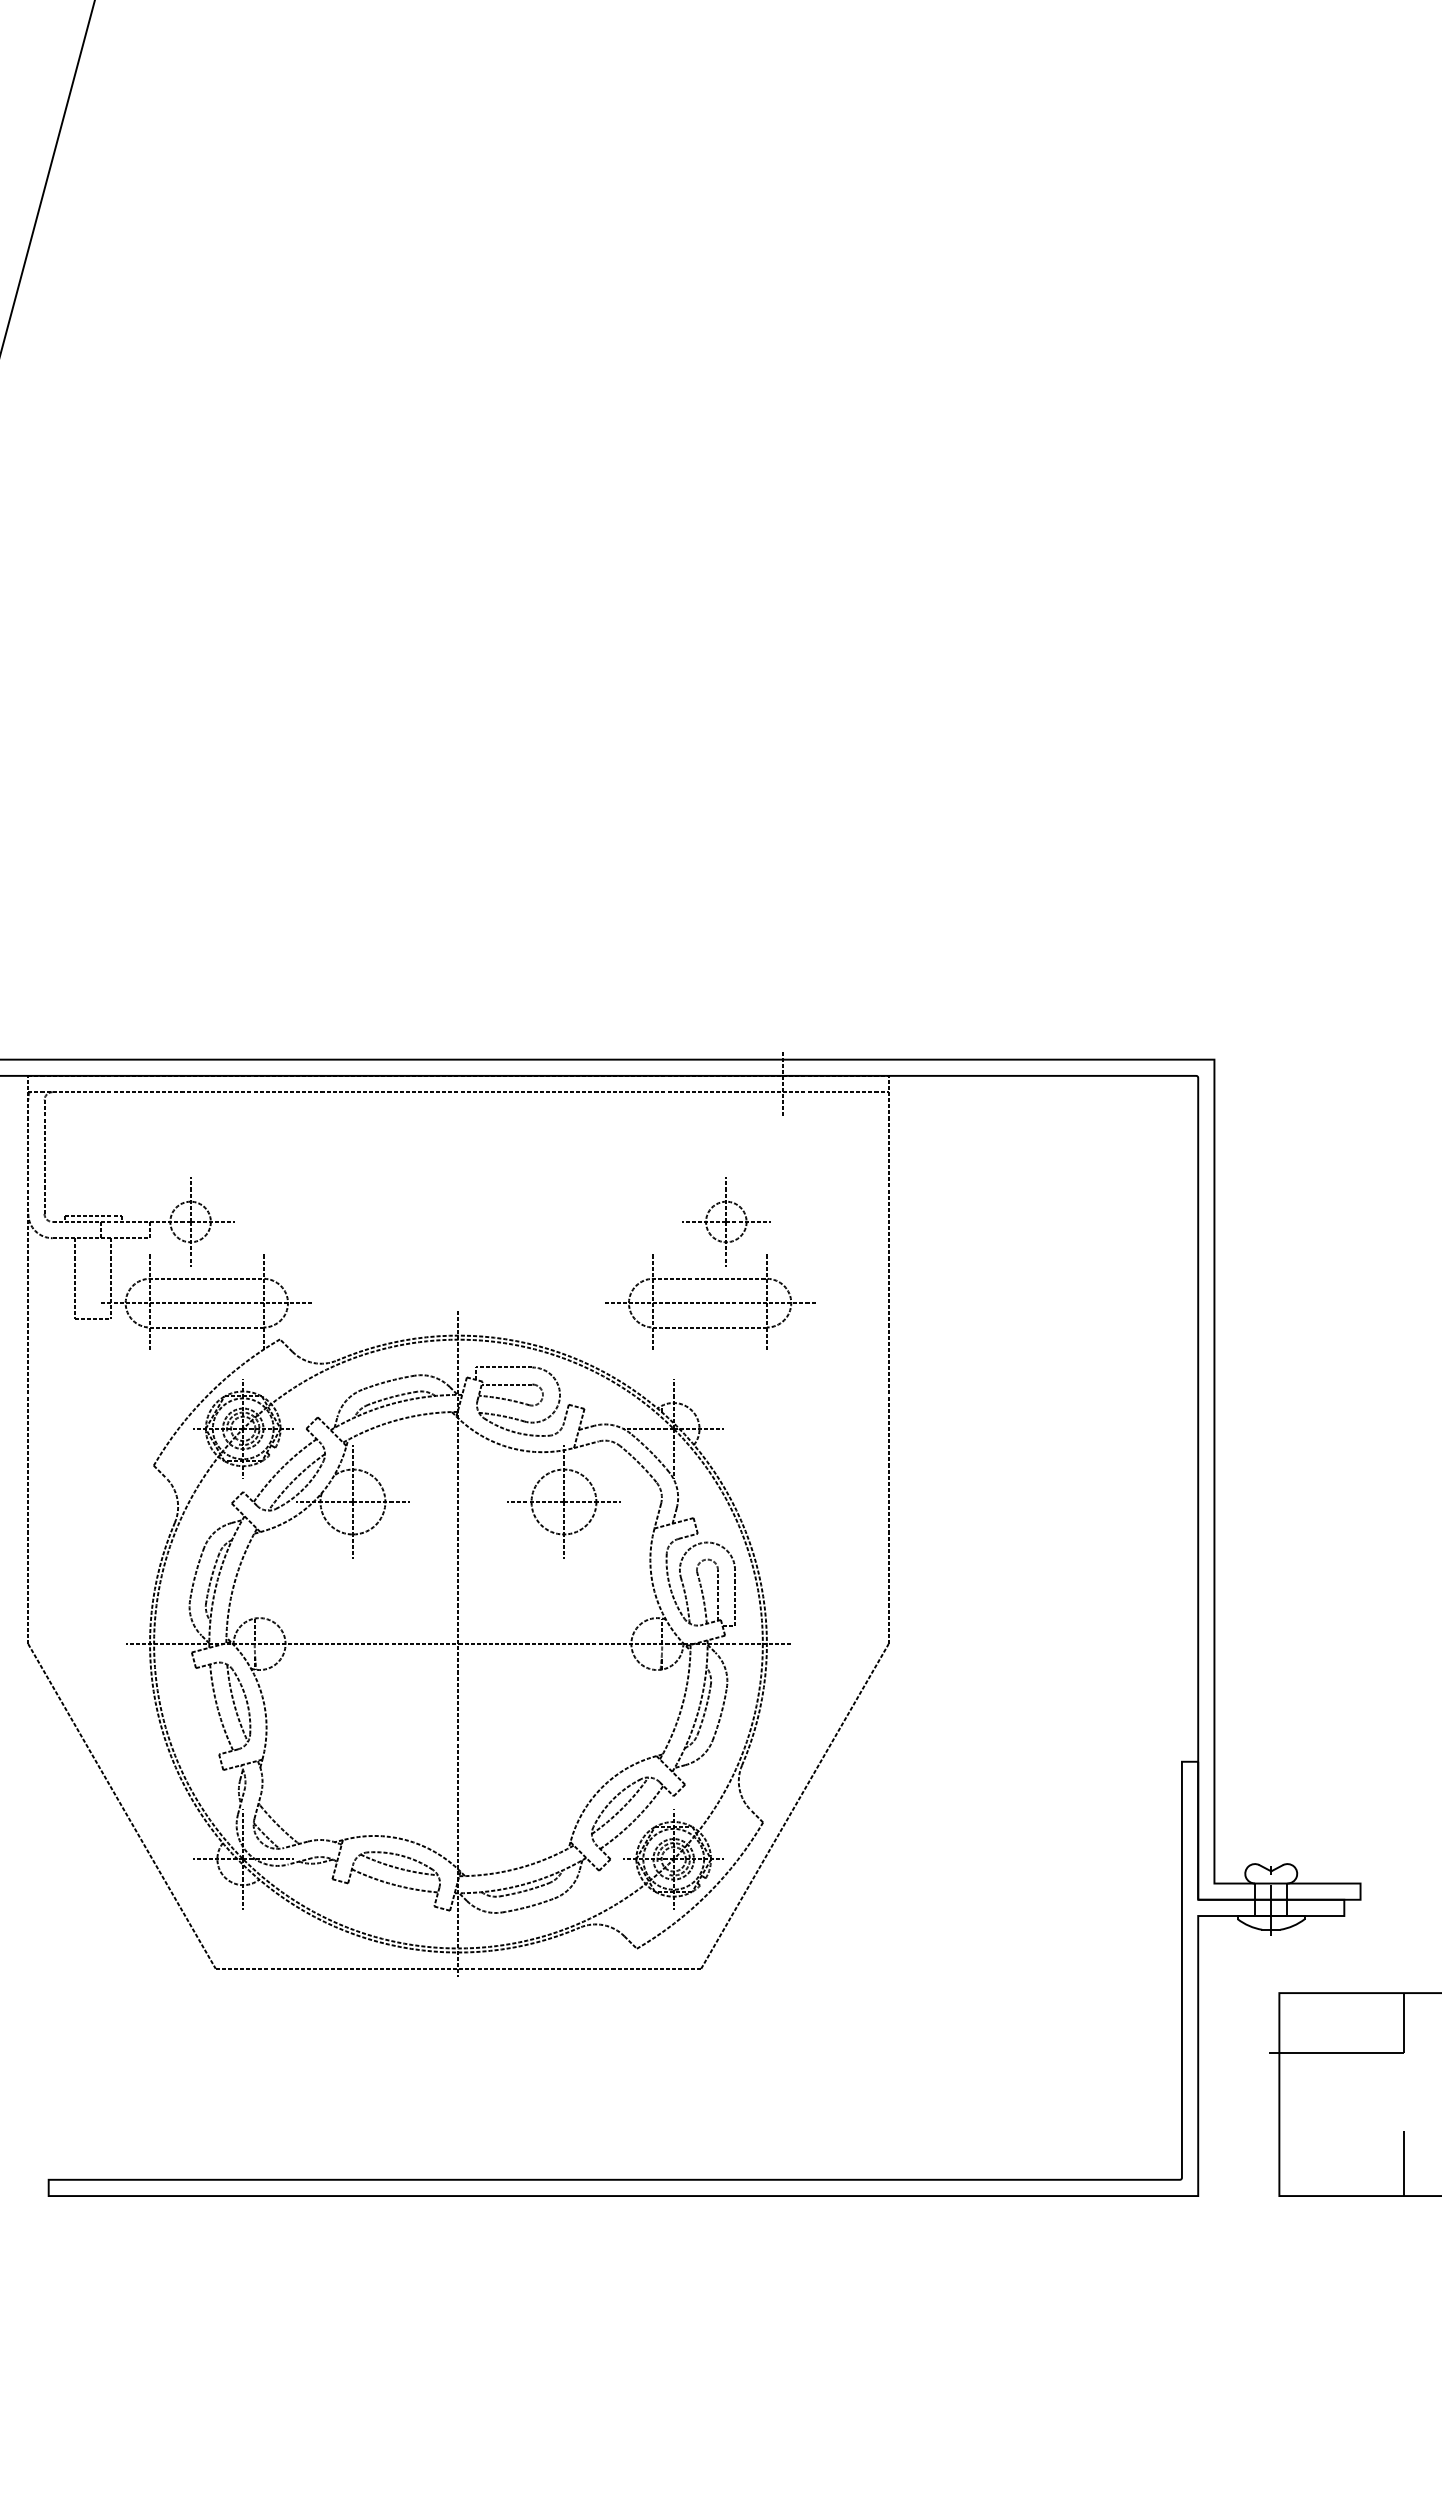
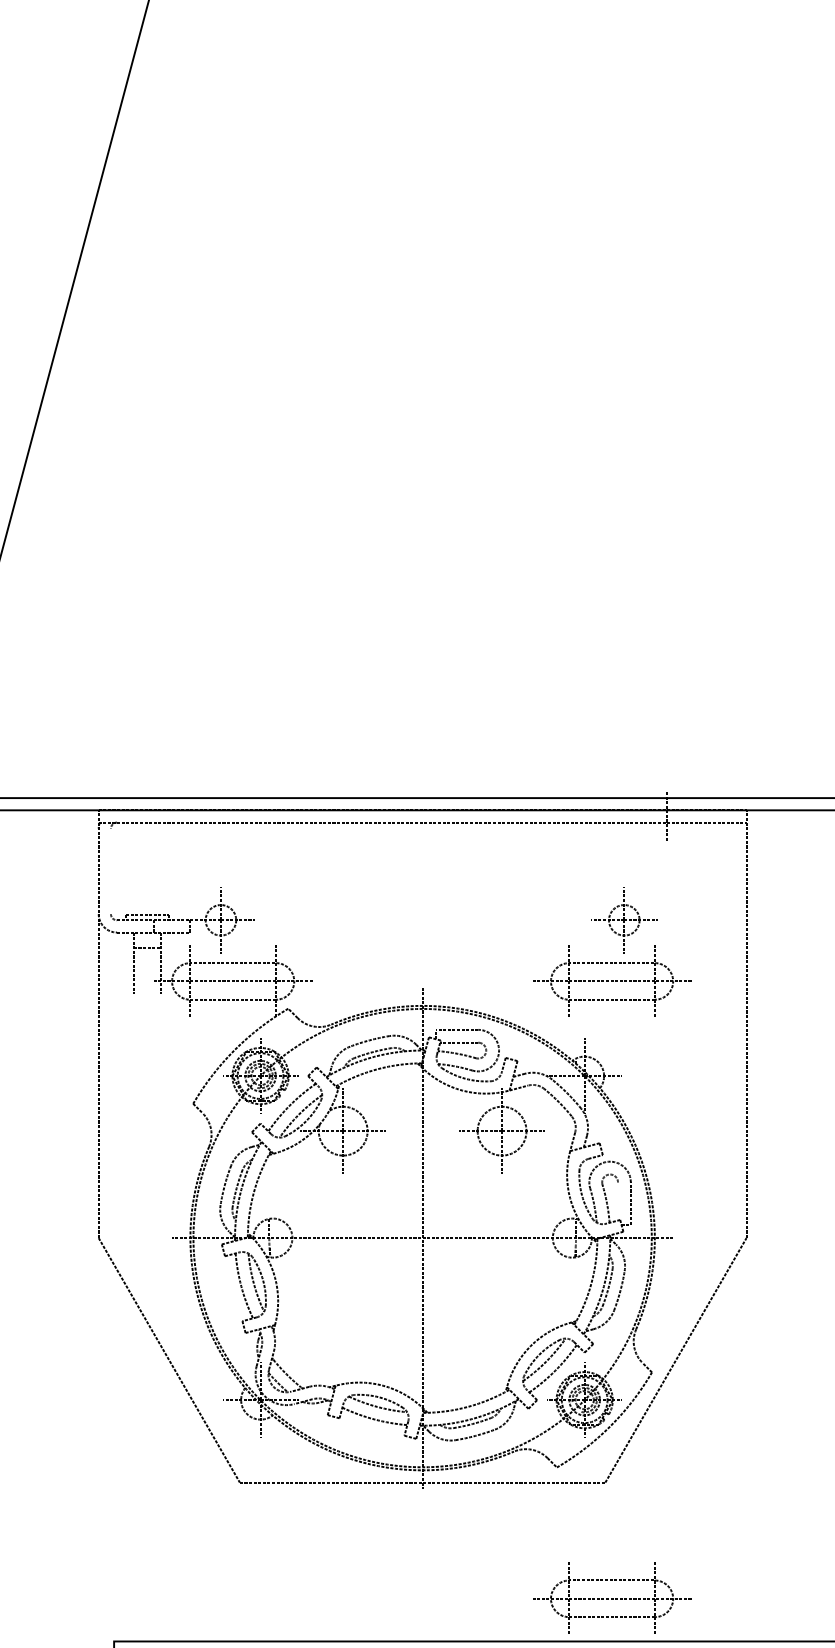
line: (44, 1156) -> (110, 871), removed
line: (92, 1319) -> (147, 948), moved
line: (718, 1595) -> (618, 1201), removed
part: (710, 2121) -> (612, 1597), added

